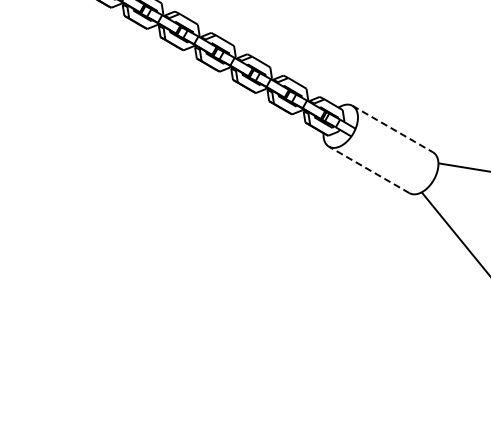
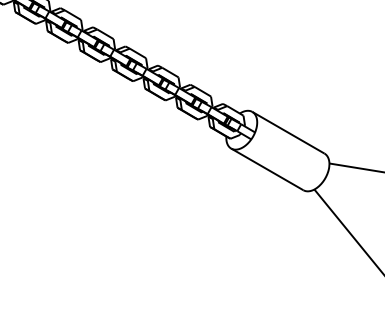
line: (393, 129) -> (289, 133), dashed -> solid
line: (368, 169) -> (266, 169), dashed -> solid

